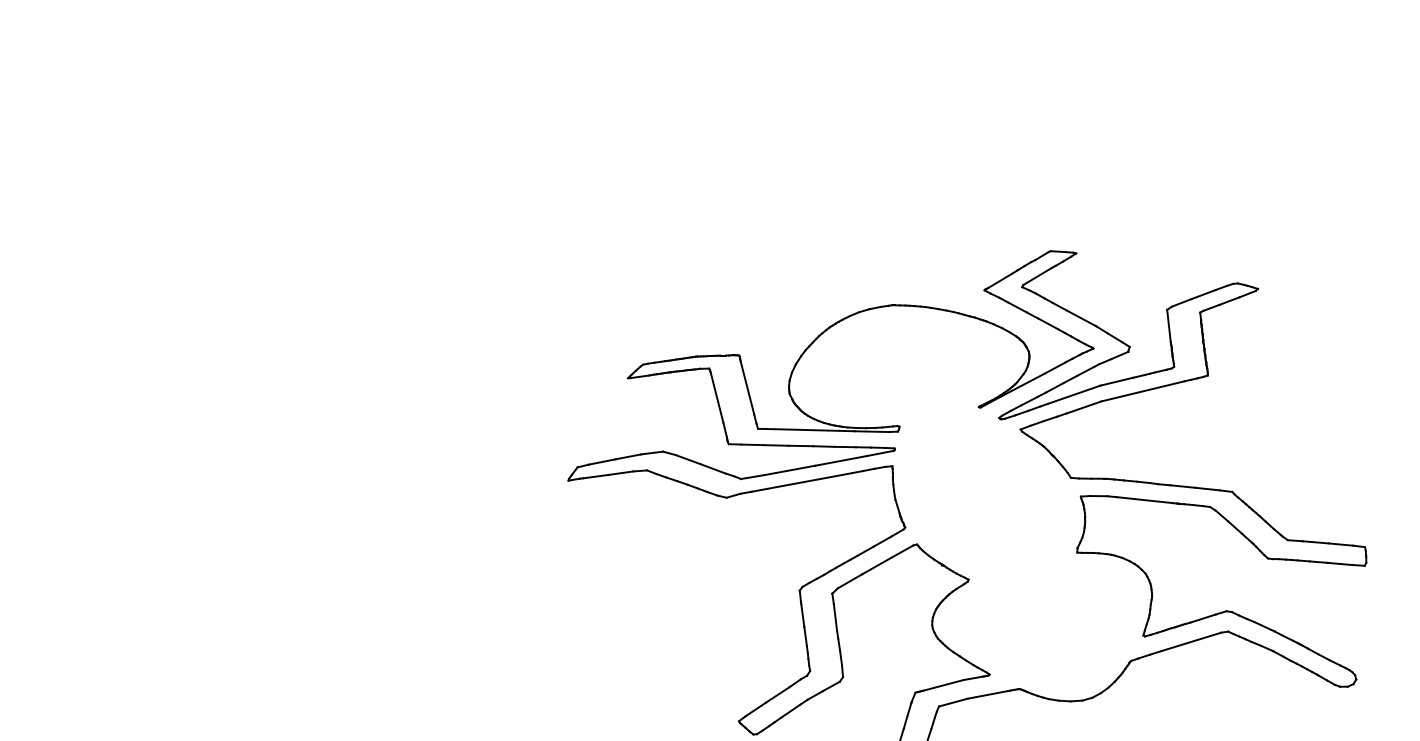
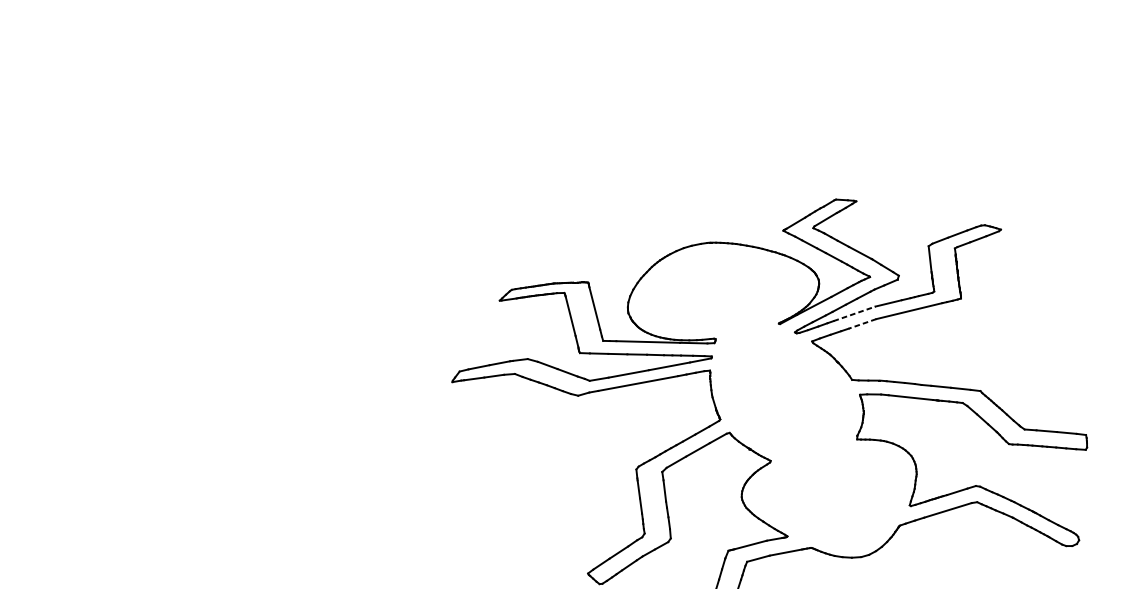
line: (1074, 394) -> (854, 313), solid -> dashed
line: (1083, 407) -> (862, 323), solid -> dashed

